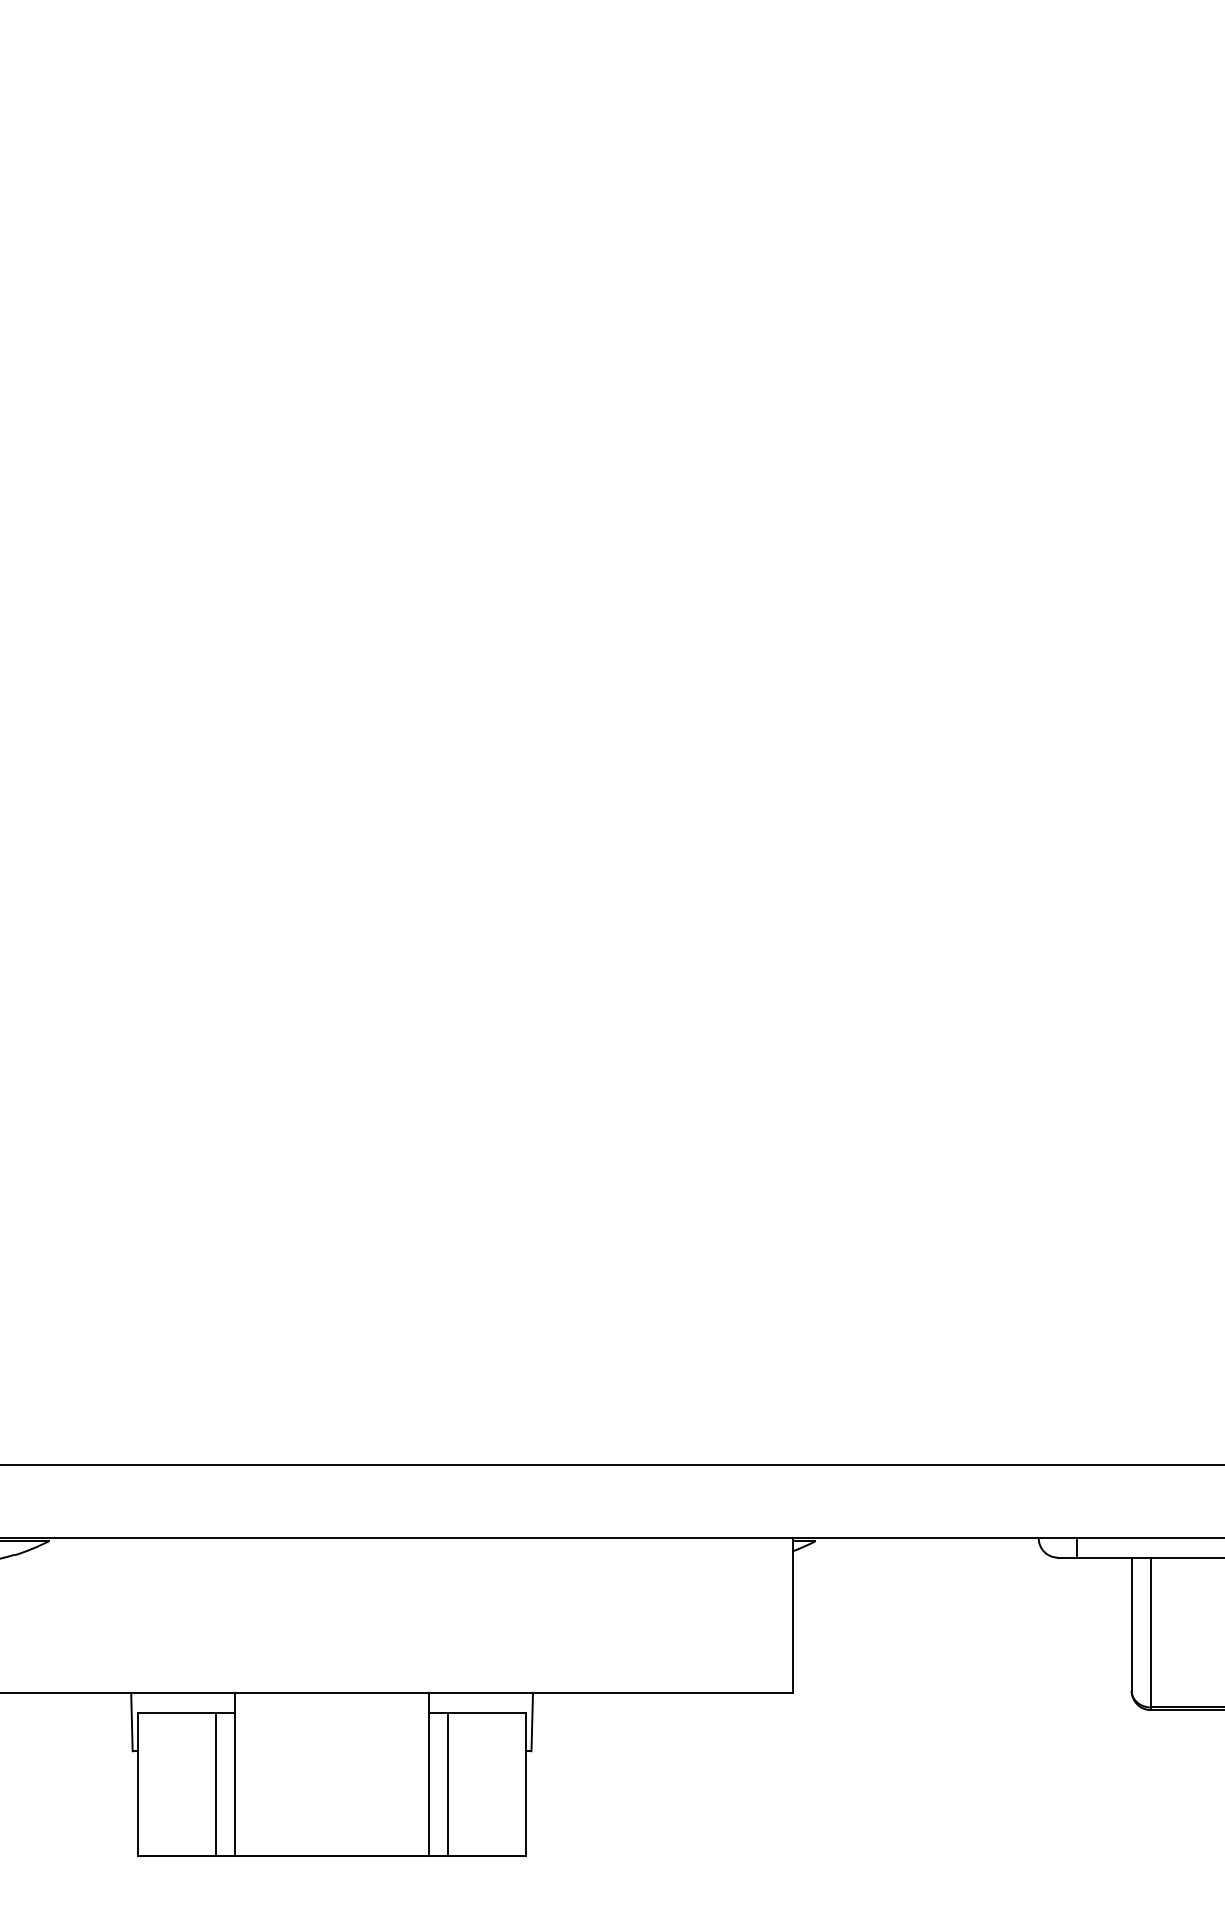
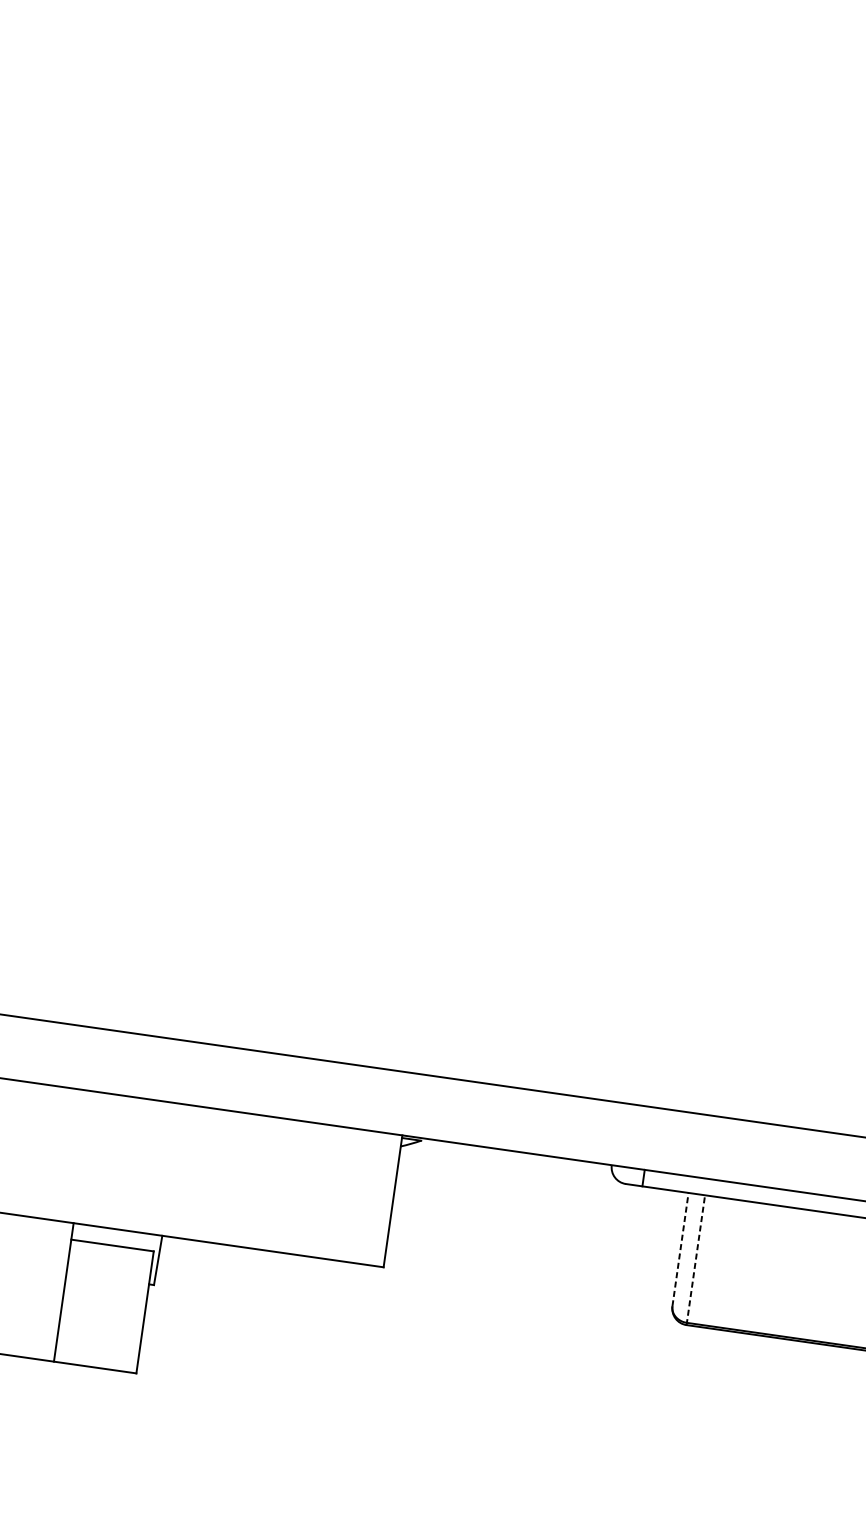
line: (1131, 1624) -> (680, 1249), solid -> dashed
line: (1151, 1633) -> (696, 1259), solid -> dashed
line: (448, 1783) -> (79, 1302), removed

